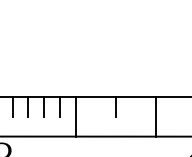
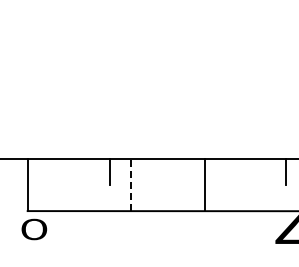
line: (12, 106) -> (48, 172), removed
line: (28, 106) -> (69, 172), removed
line: (44, 106) -> (89, 172), removed
line: (115, 106) -> (182, 172), removed
line: (76, 116) -> (131, 185), solid -> dashed
line: (156, 116) -> (204, 185), moved

